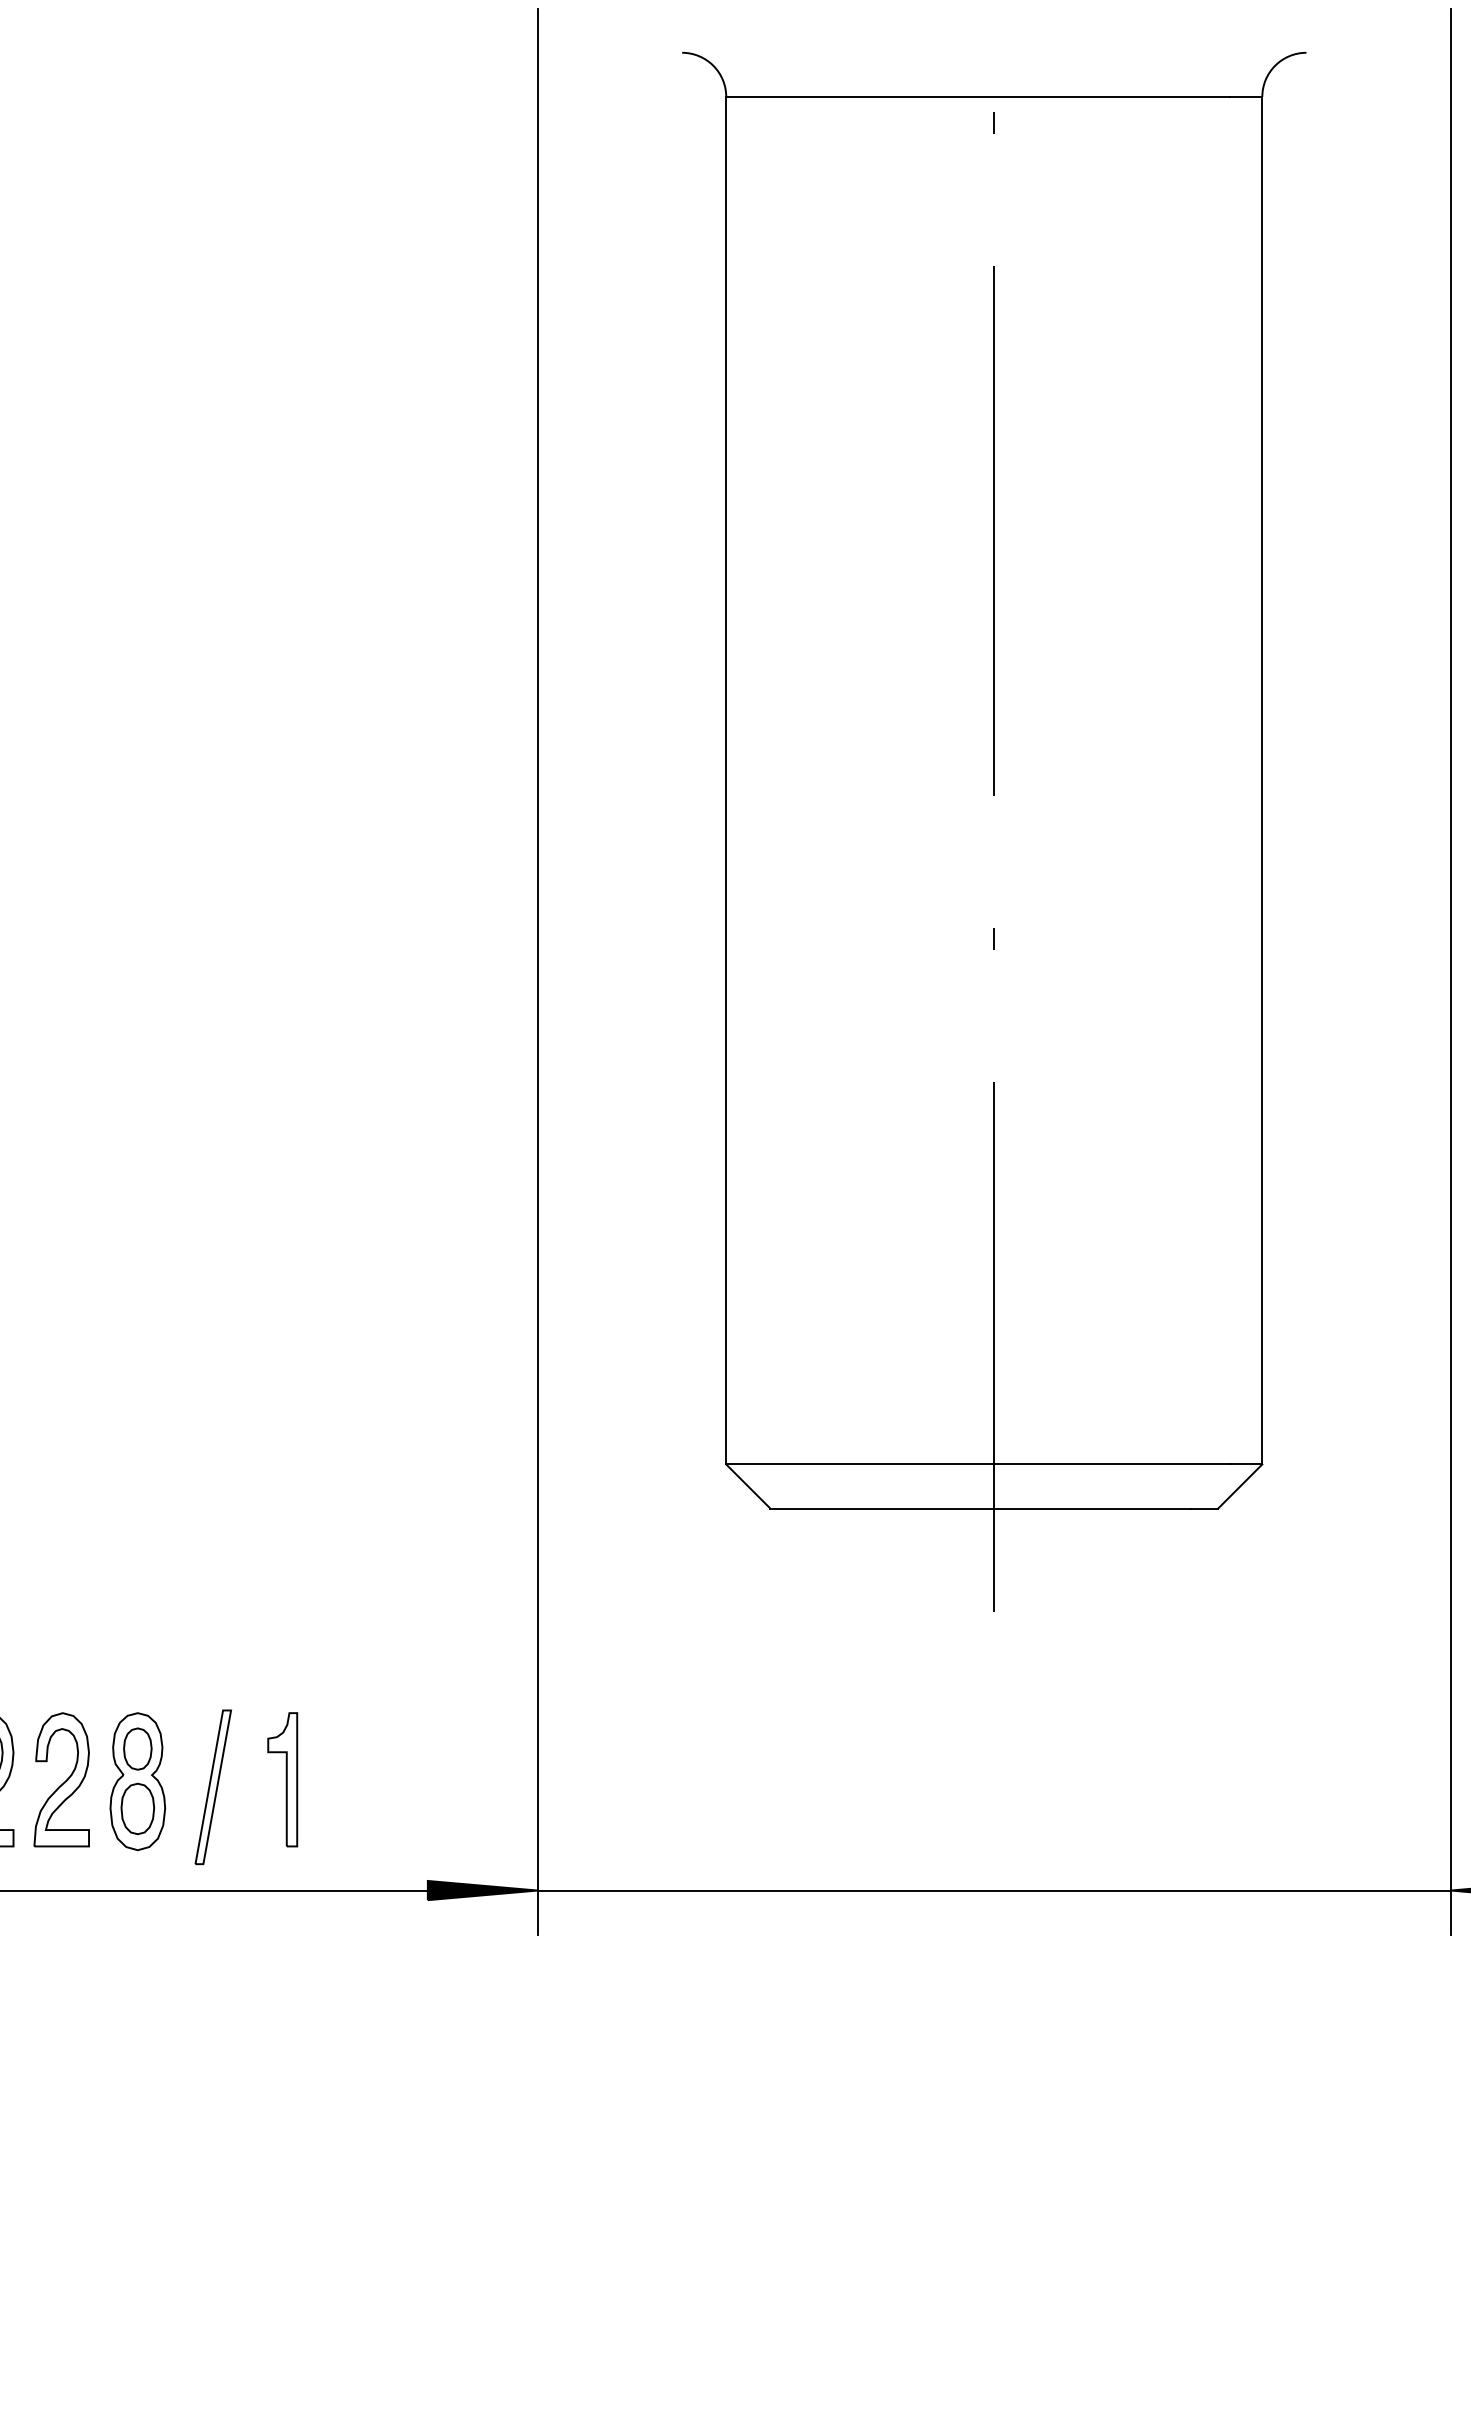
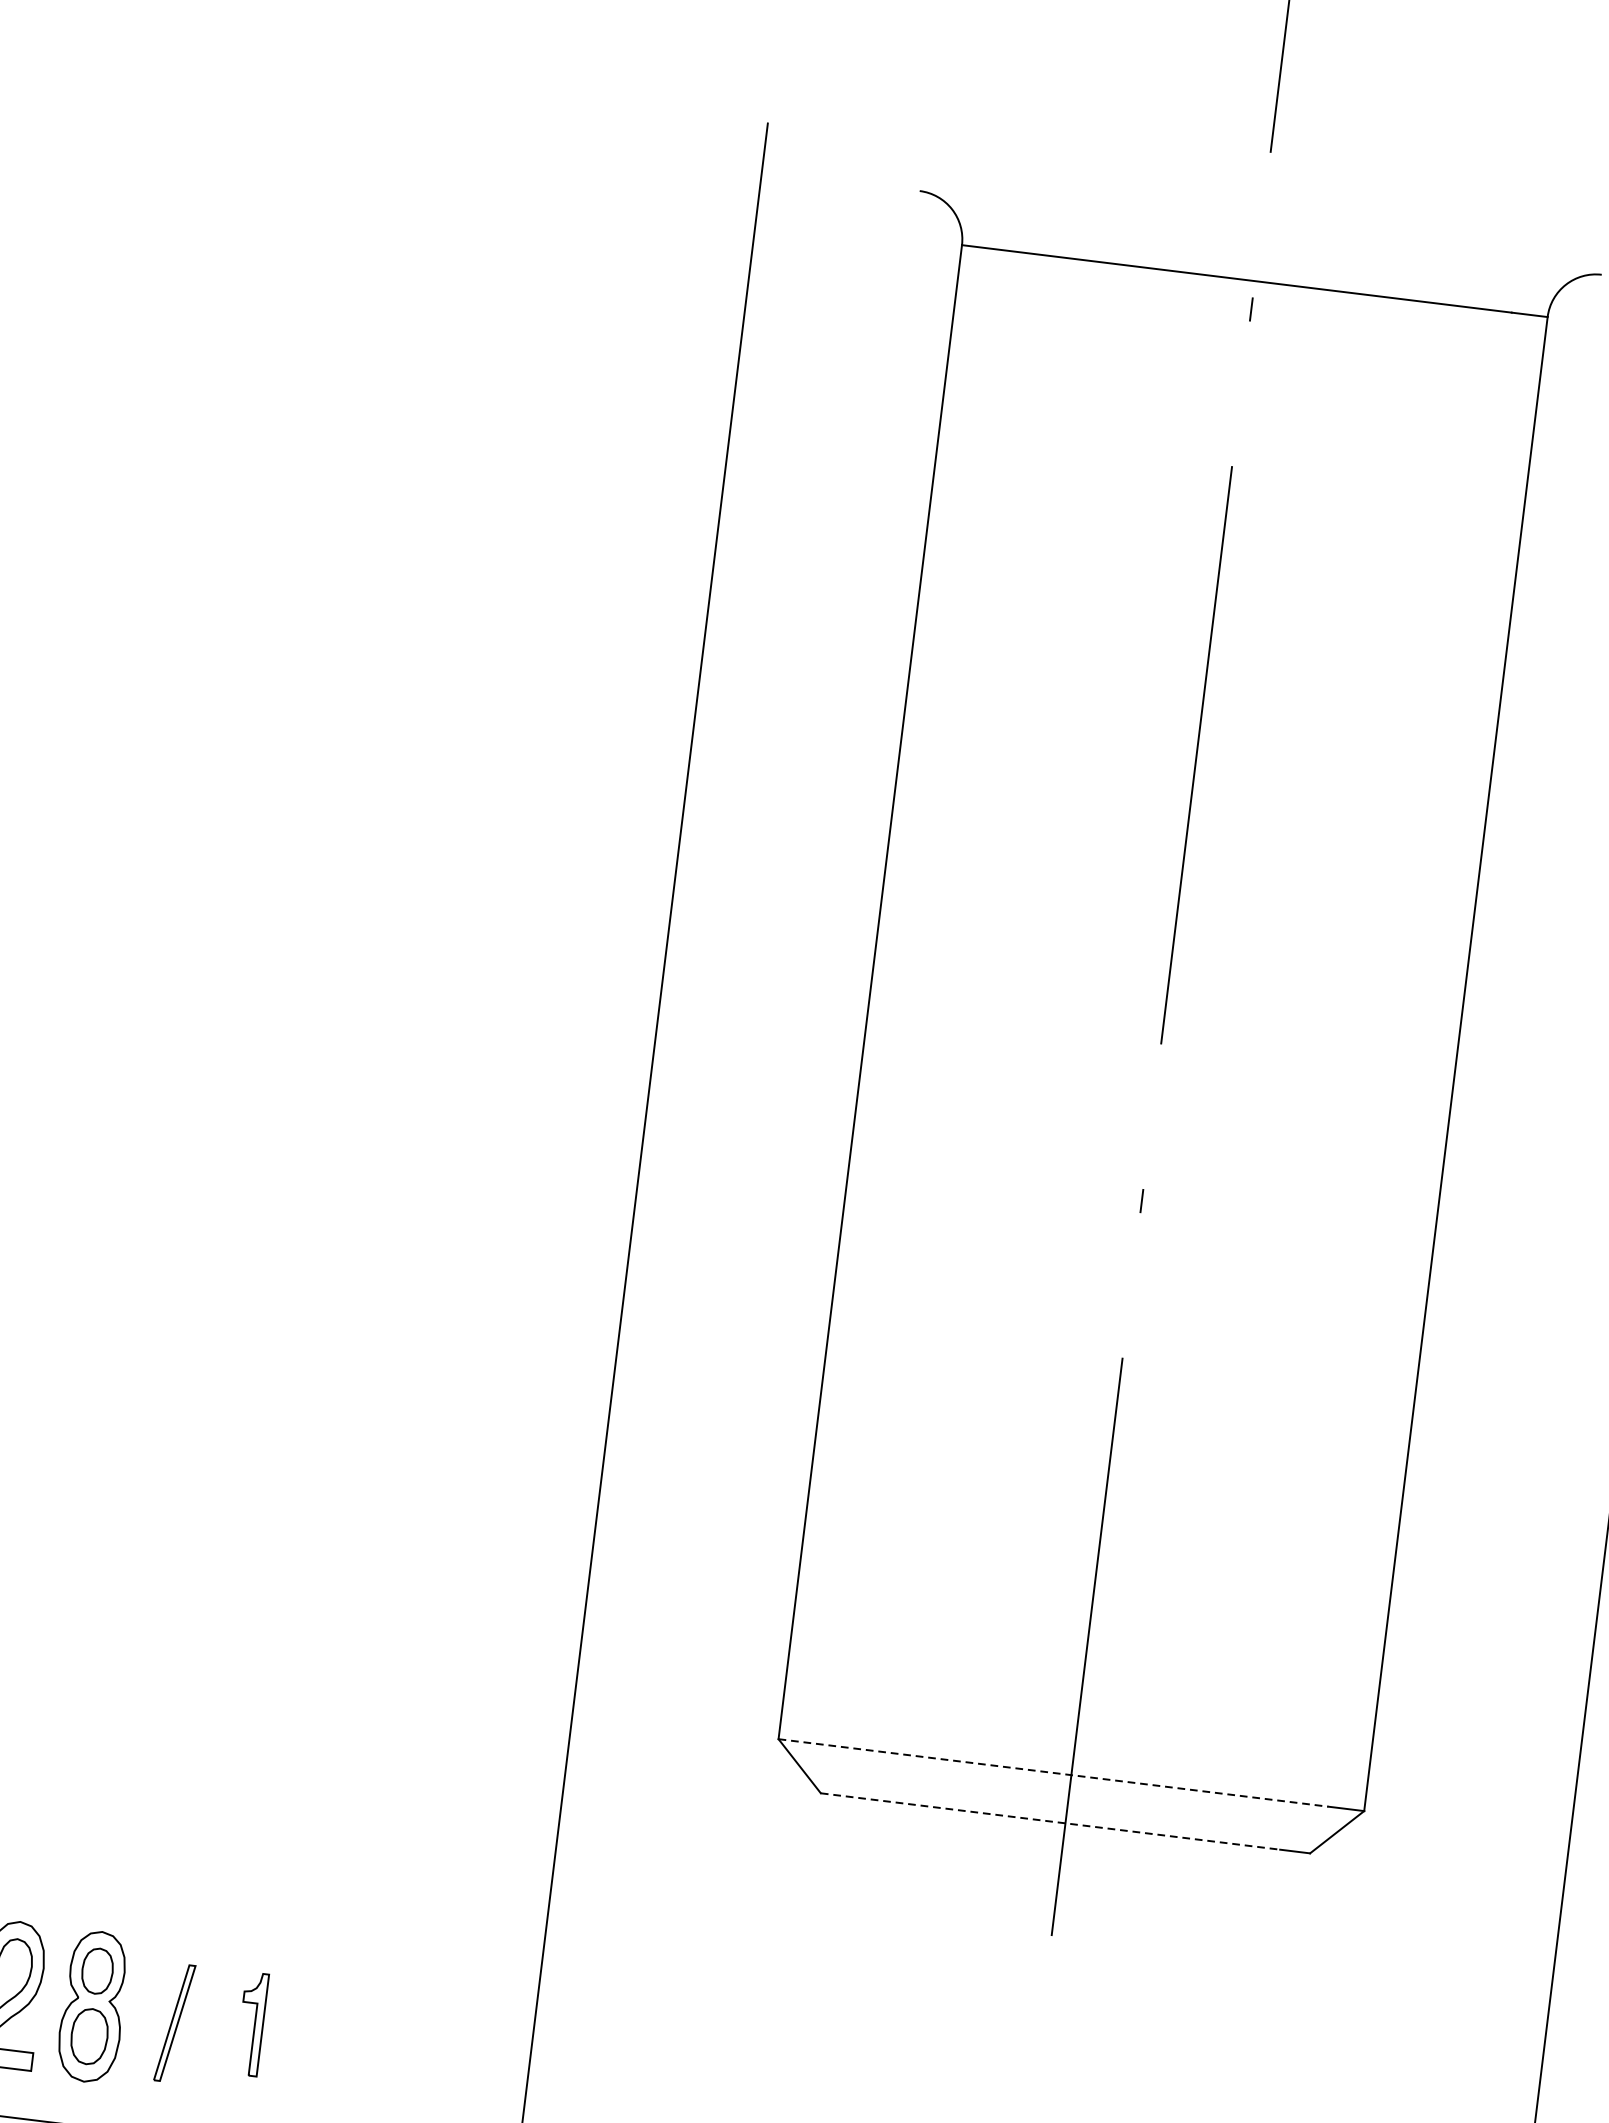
line: (977, 1464) -> (1053, 1772), solid -> dashed
line: (981, 1508) -> (1051, 1821), solid -> dashed
part: (282, 1779) -> (251, 2023), size x0.7
part: (212, 1787) -> (173, 2023), size x0.7

